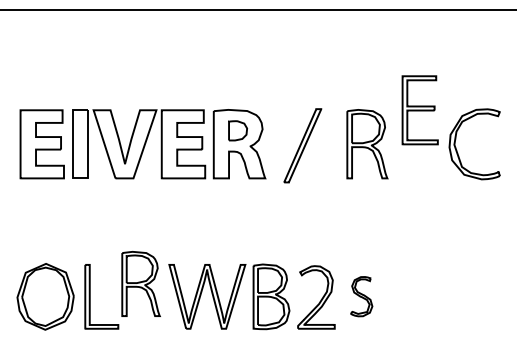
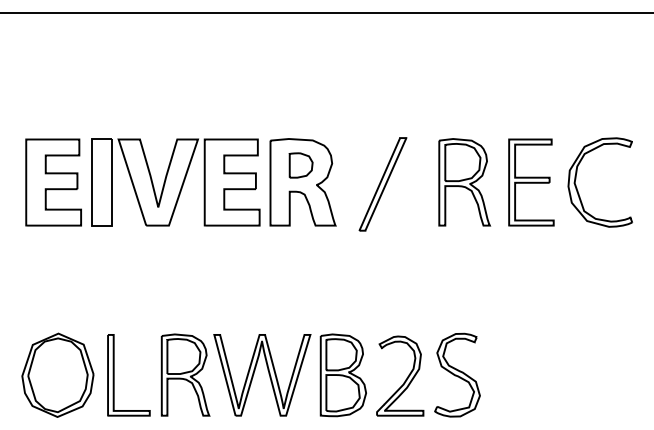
part: (420, 110) -> (531, 182), moved
part: (141, 283) -> (185, 374), moved
part: (361, 296) -> (457, 374), size x1.67

